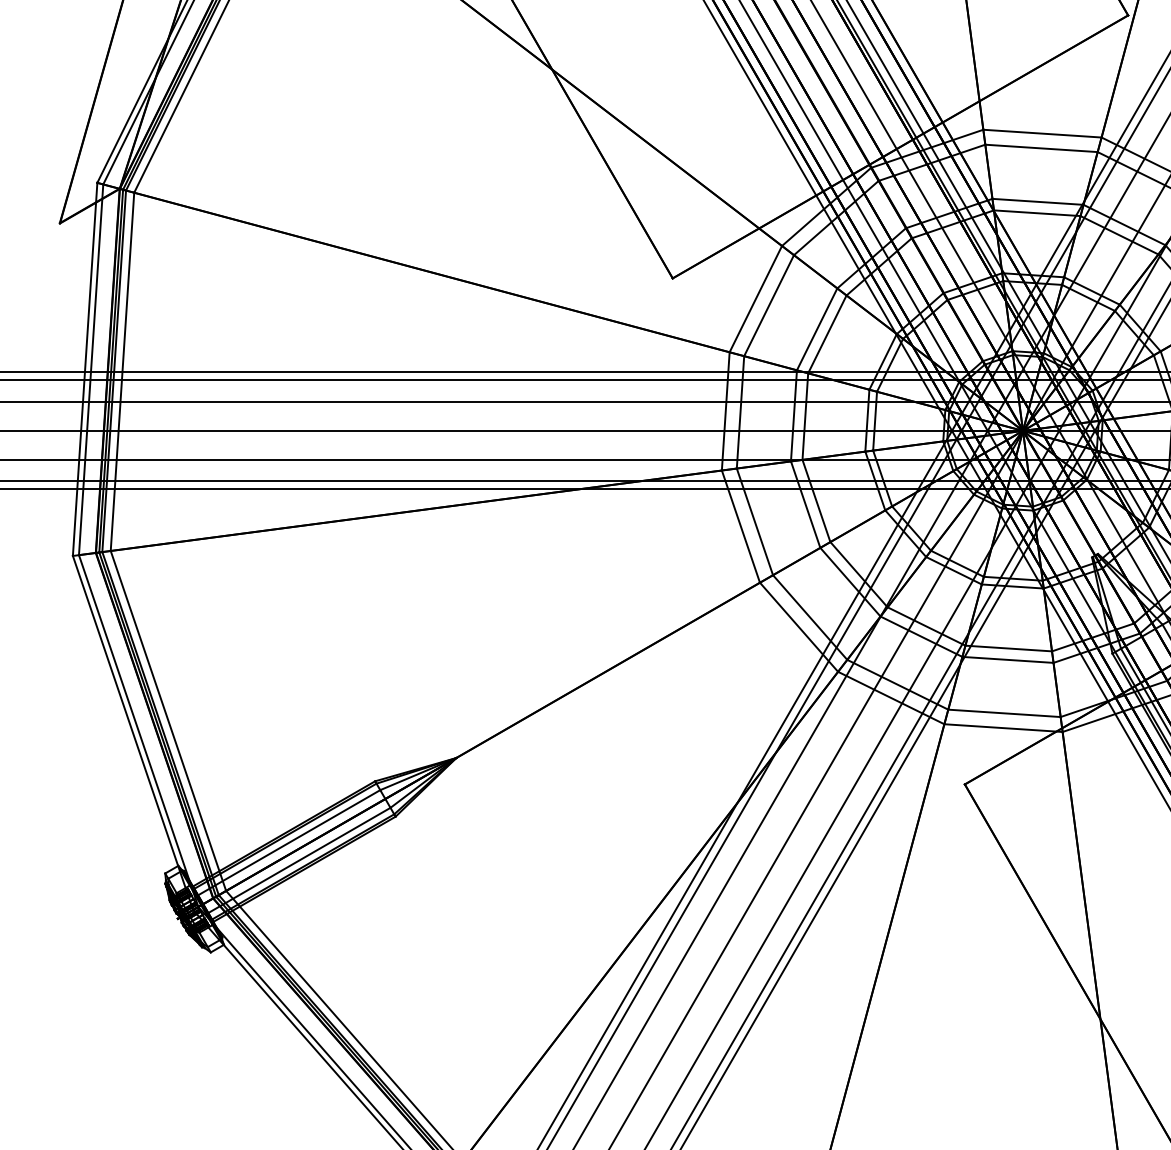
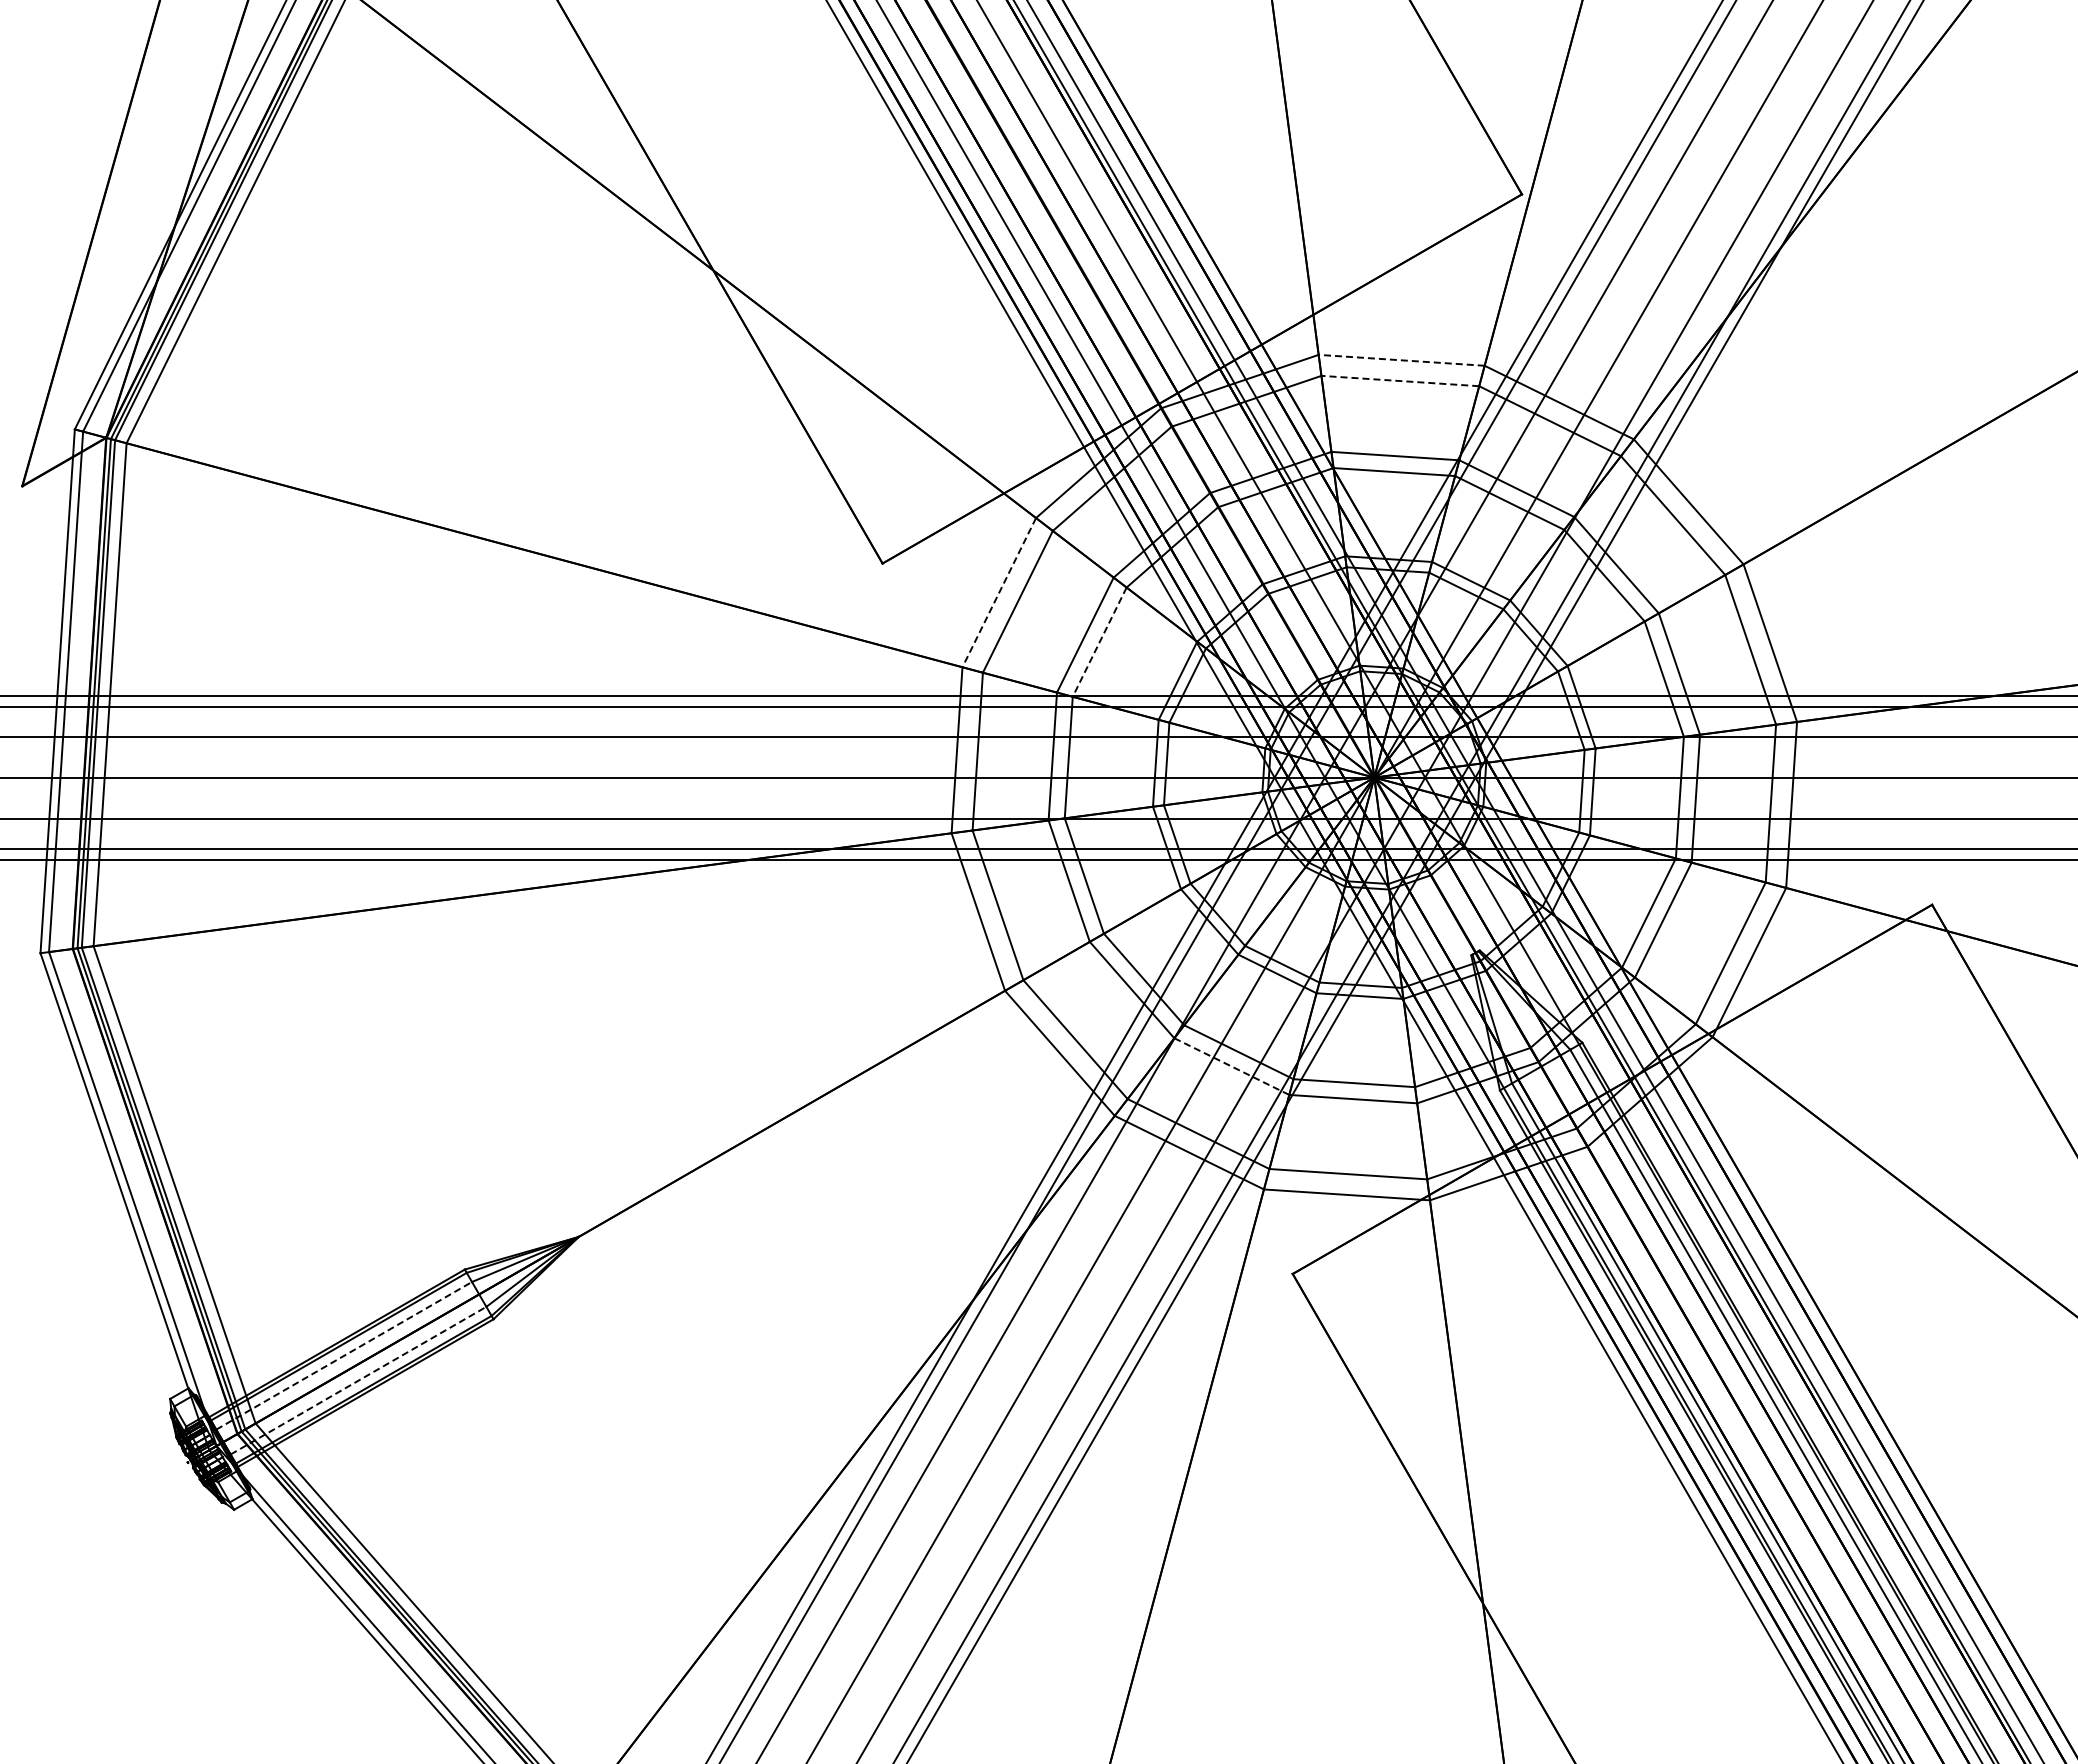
line: (1042, 133) -> (1401, 360), solid -> dashed
line: (1040, 148) -> (1399, 381), solid -> dashed
line: (756, 299) -> (999, 593), solid -> dashed
line: (827, 334) -> (1099, 642), solid -> dashed
line: (921, 636) -> (1232, 1066), solid -> dashed
line: (289, 842) -> (344, 1355), solid -> dashed
line: (299, 860) -> (358, 1380), solid -> dashed

